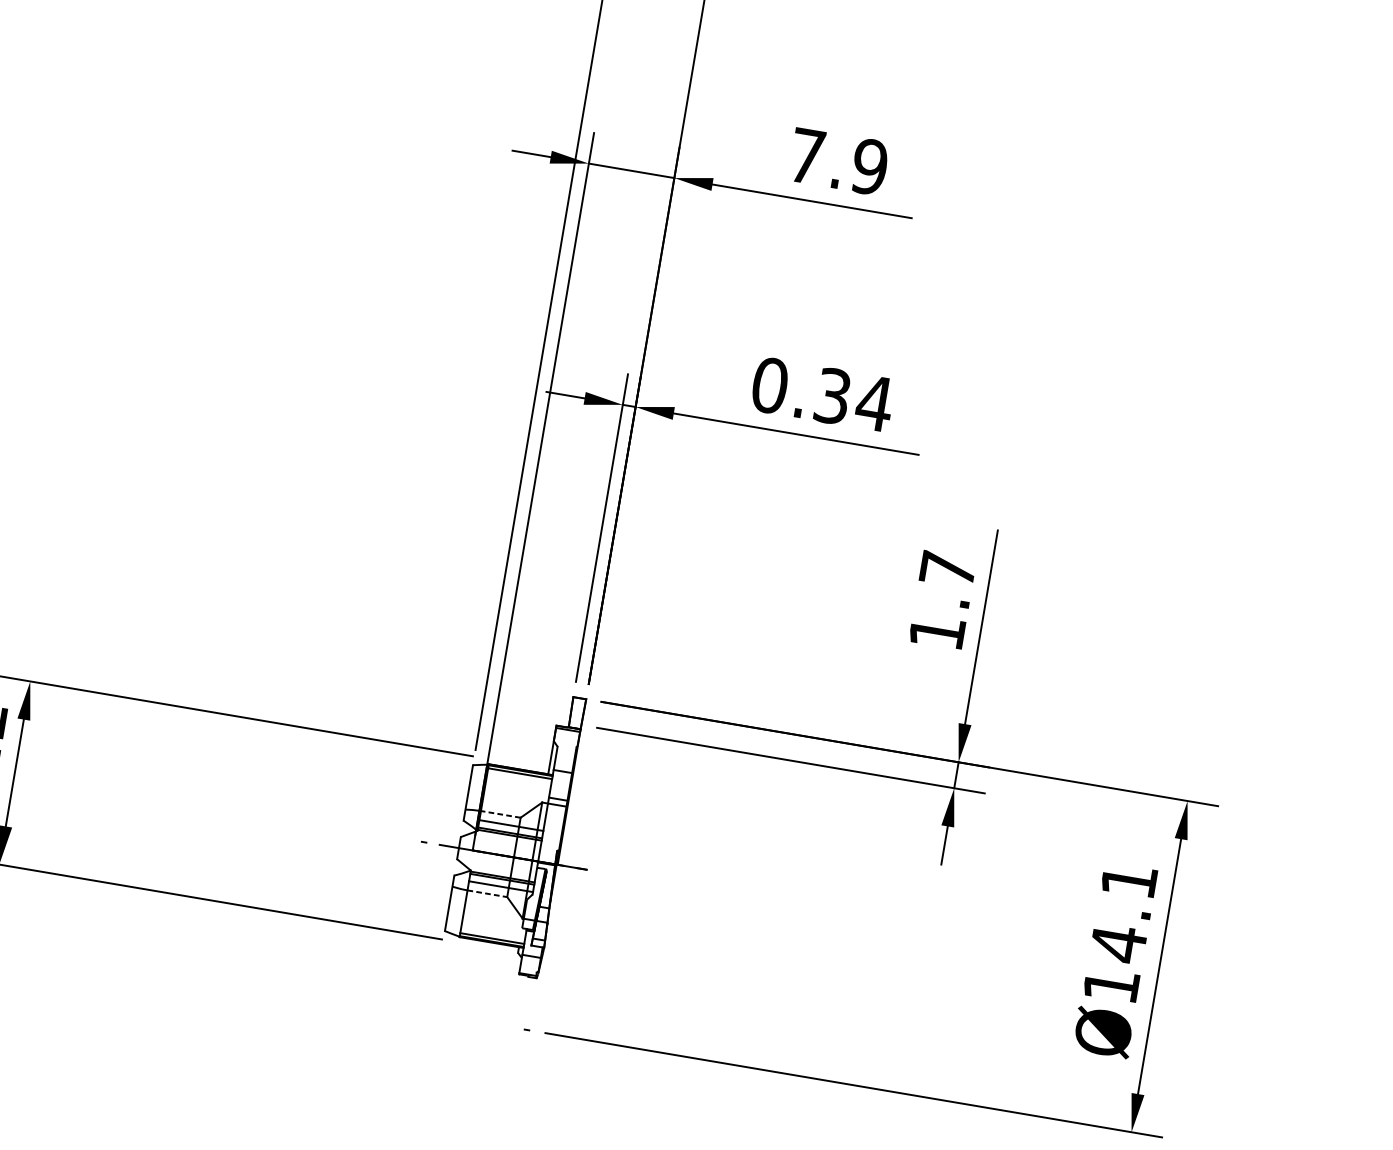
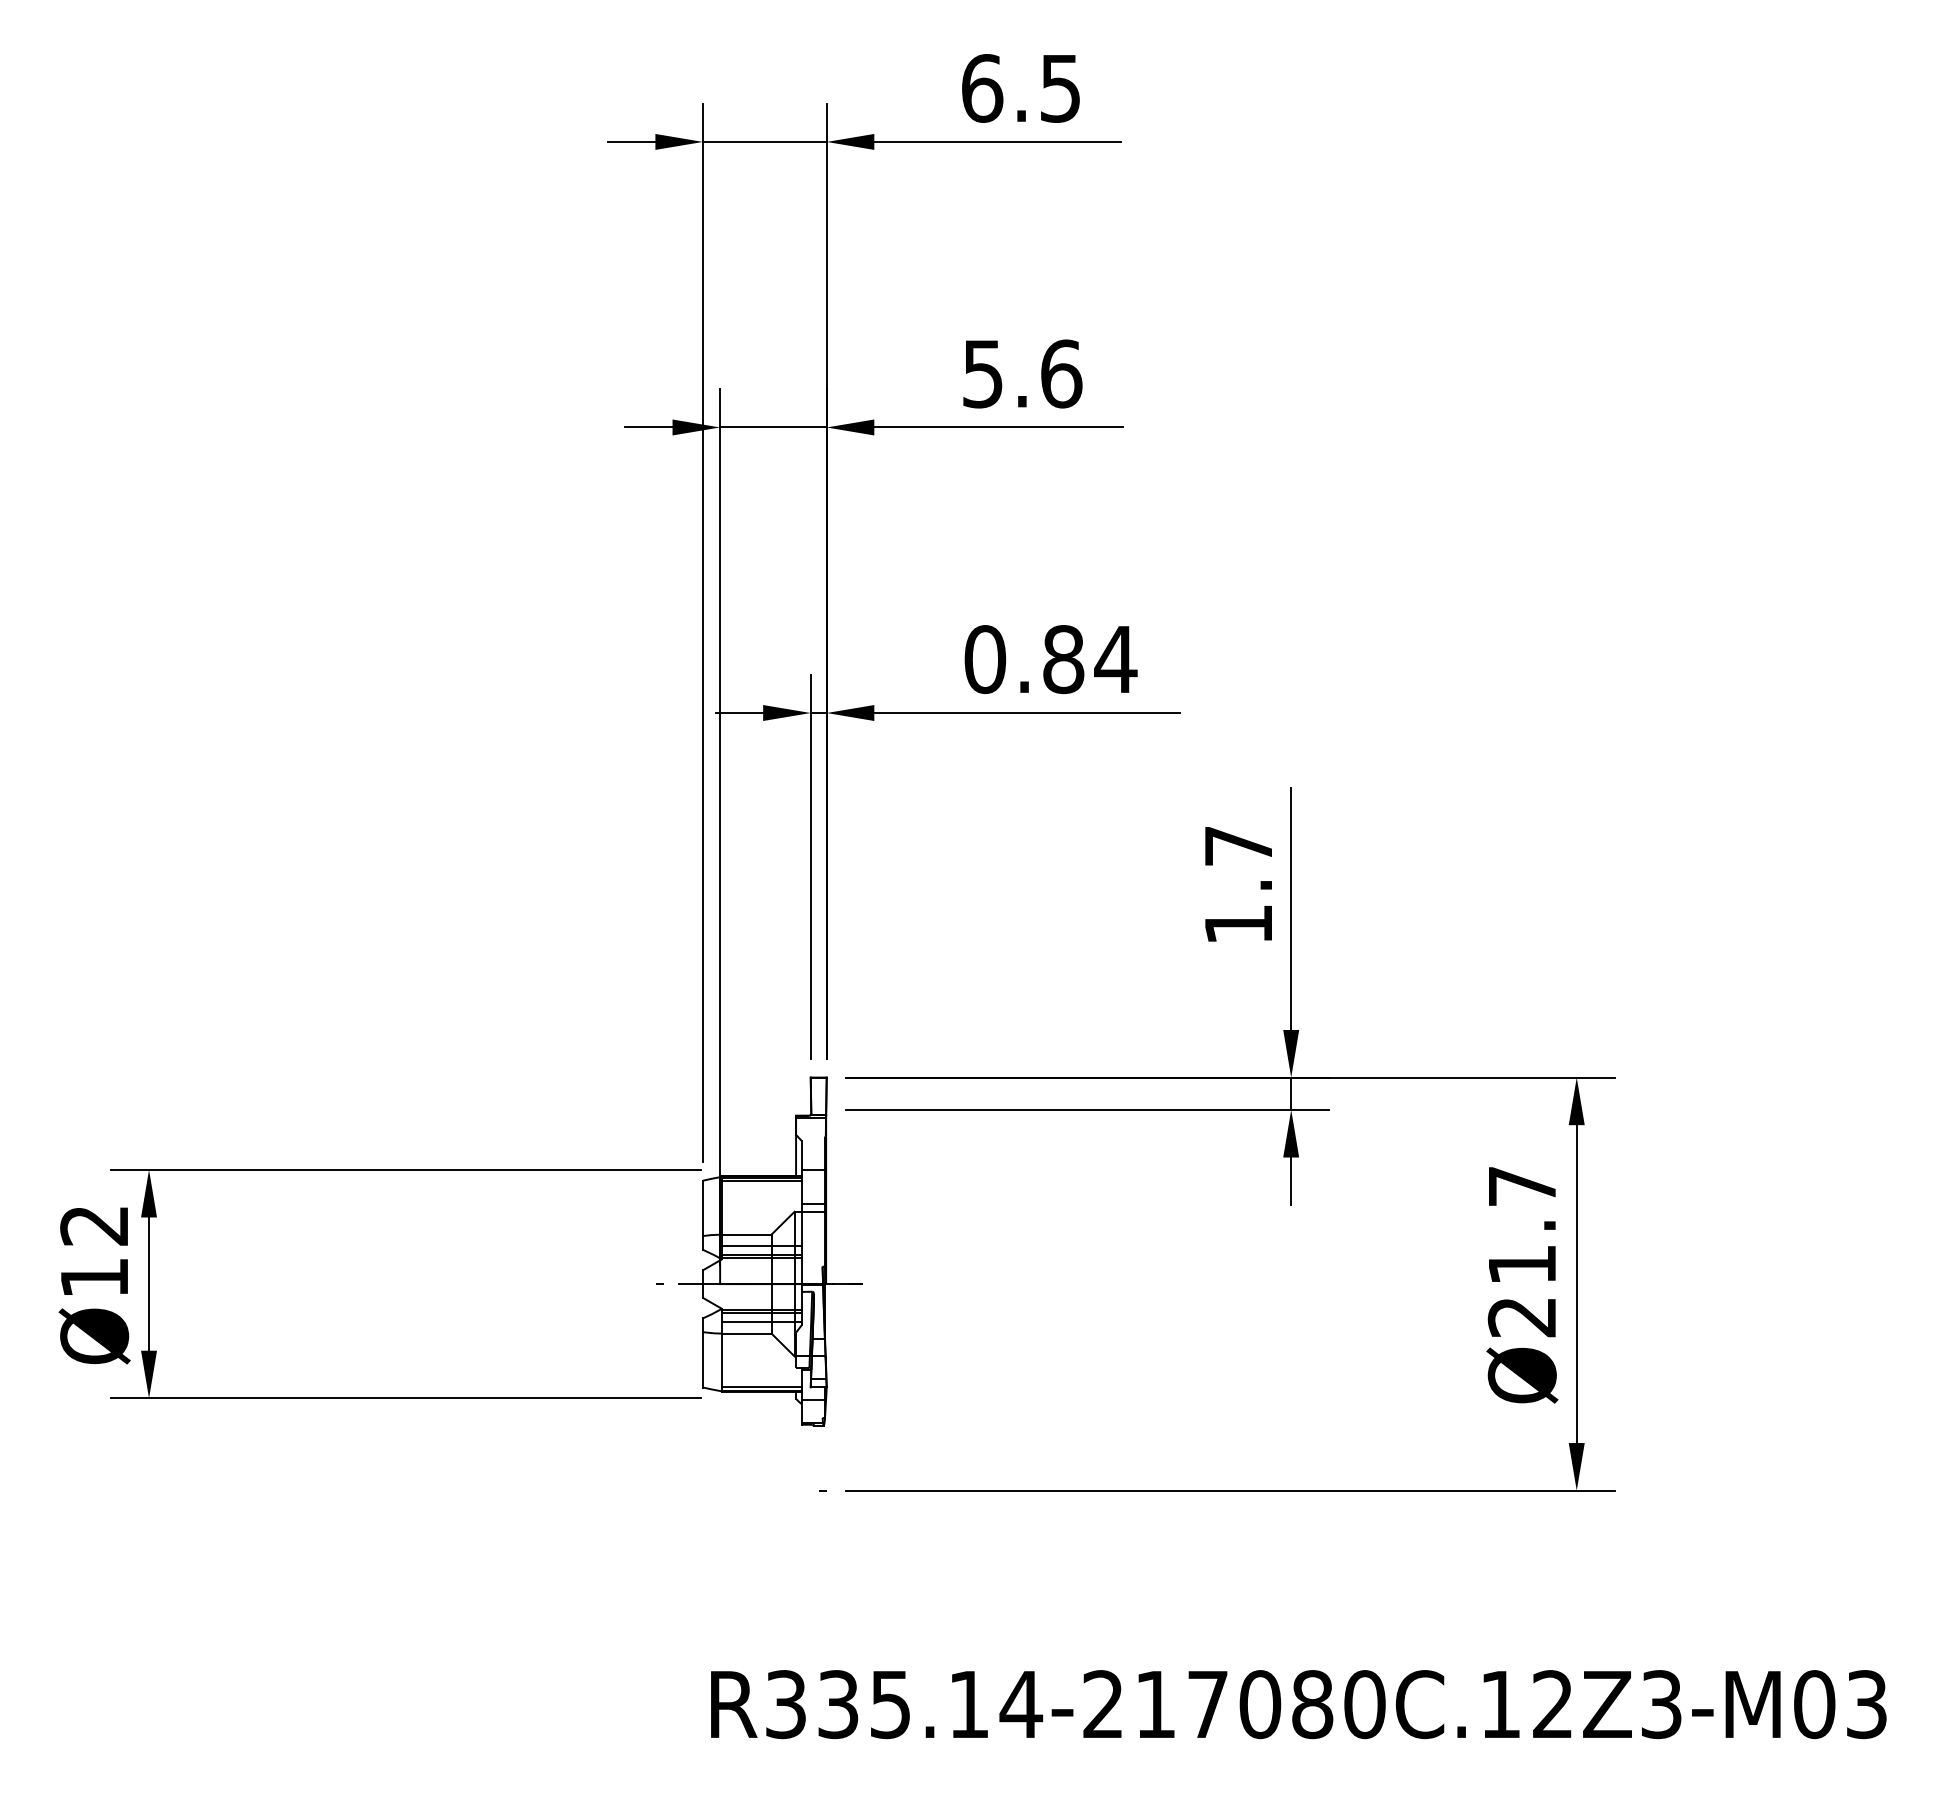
text: (838, 161) -> (1022, 373), 7.9 -> 5.6
text: (832, 396) -> (1063, 659), 0.34 -> 0.84
line: (500, 814) -> (746, 1234), dashed -> solid
line: (487, 893) -> (746, 1333), dashed -> solid
text: (1119, 933) -> (1521, 1252), Ø14.1 -> Ø21.7

